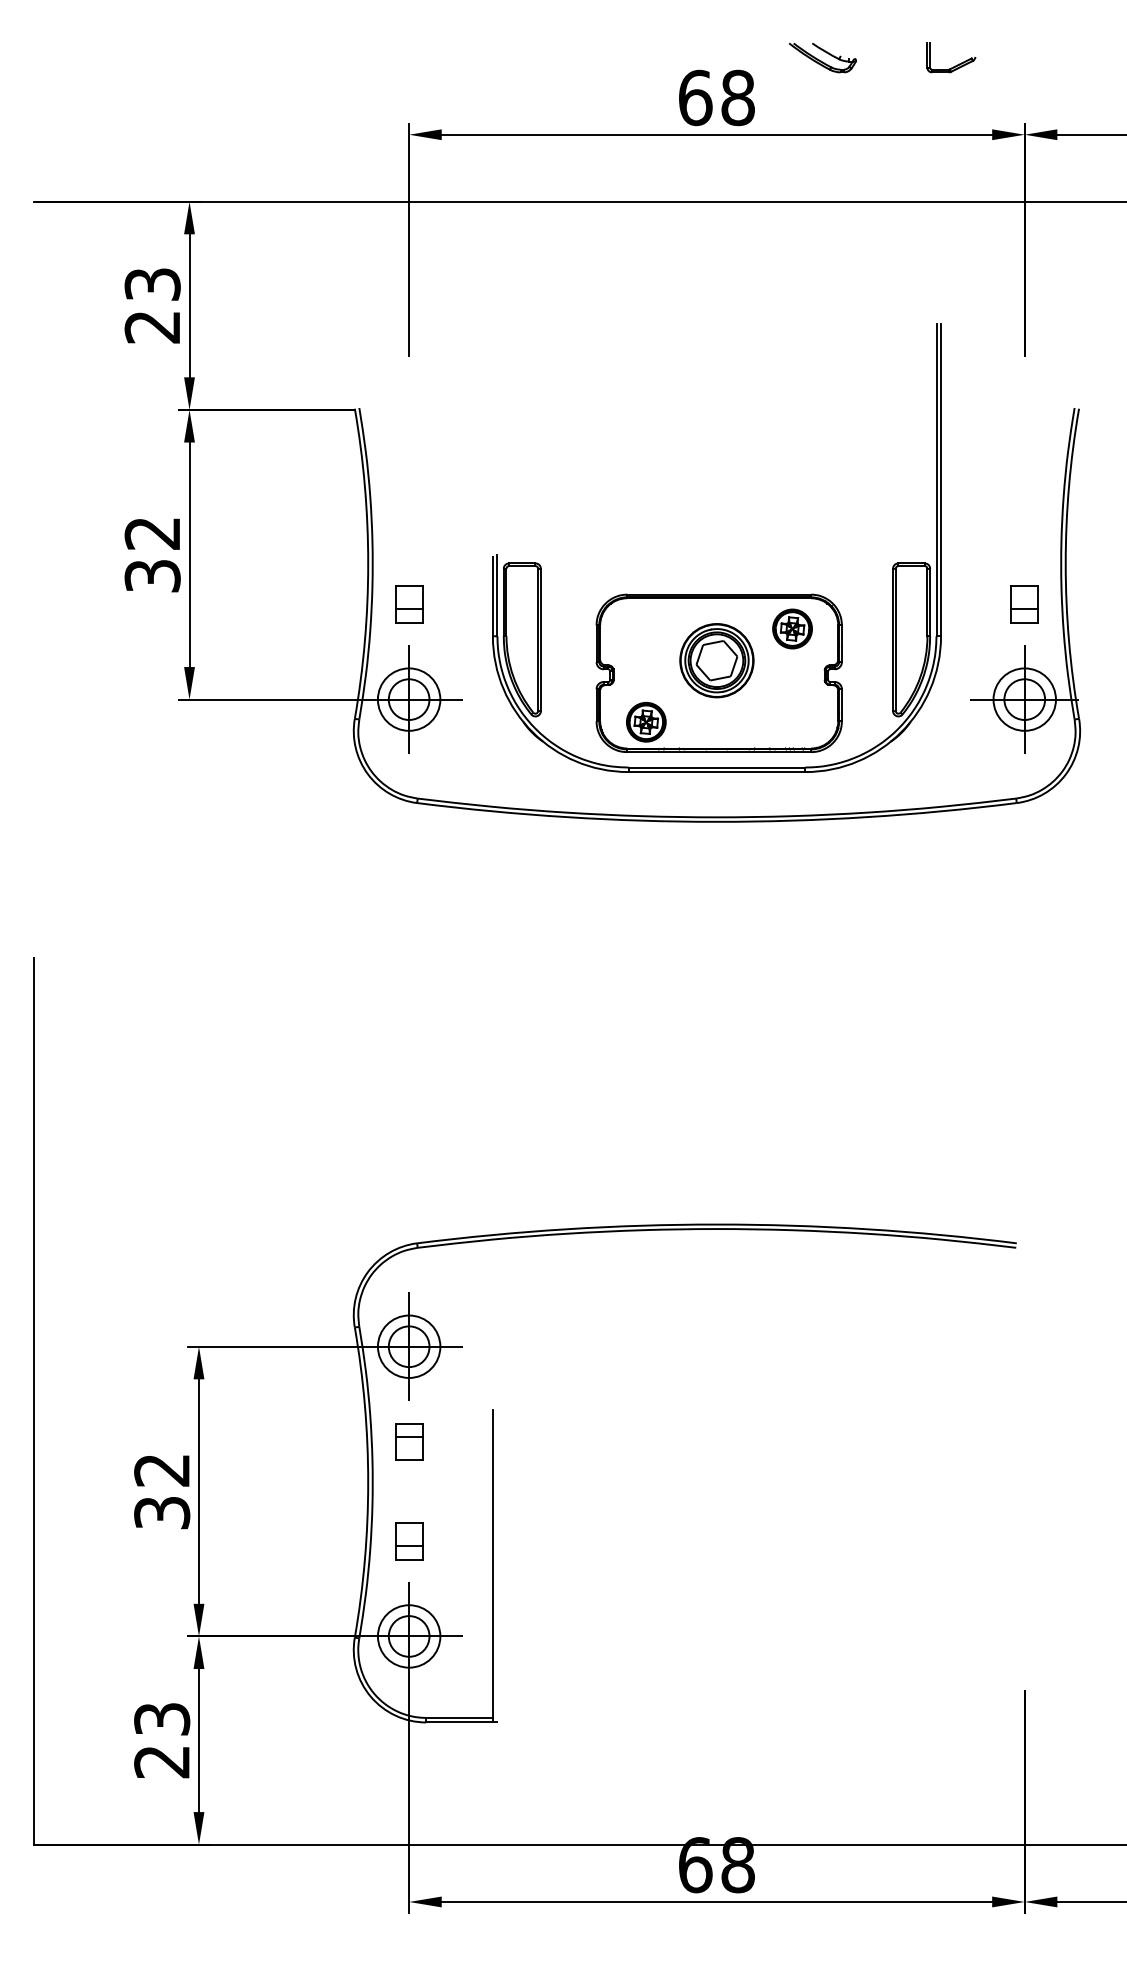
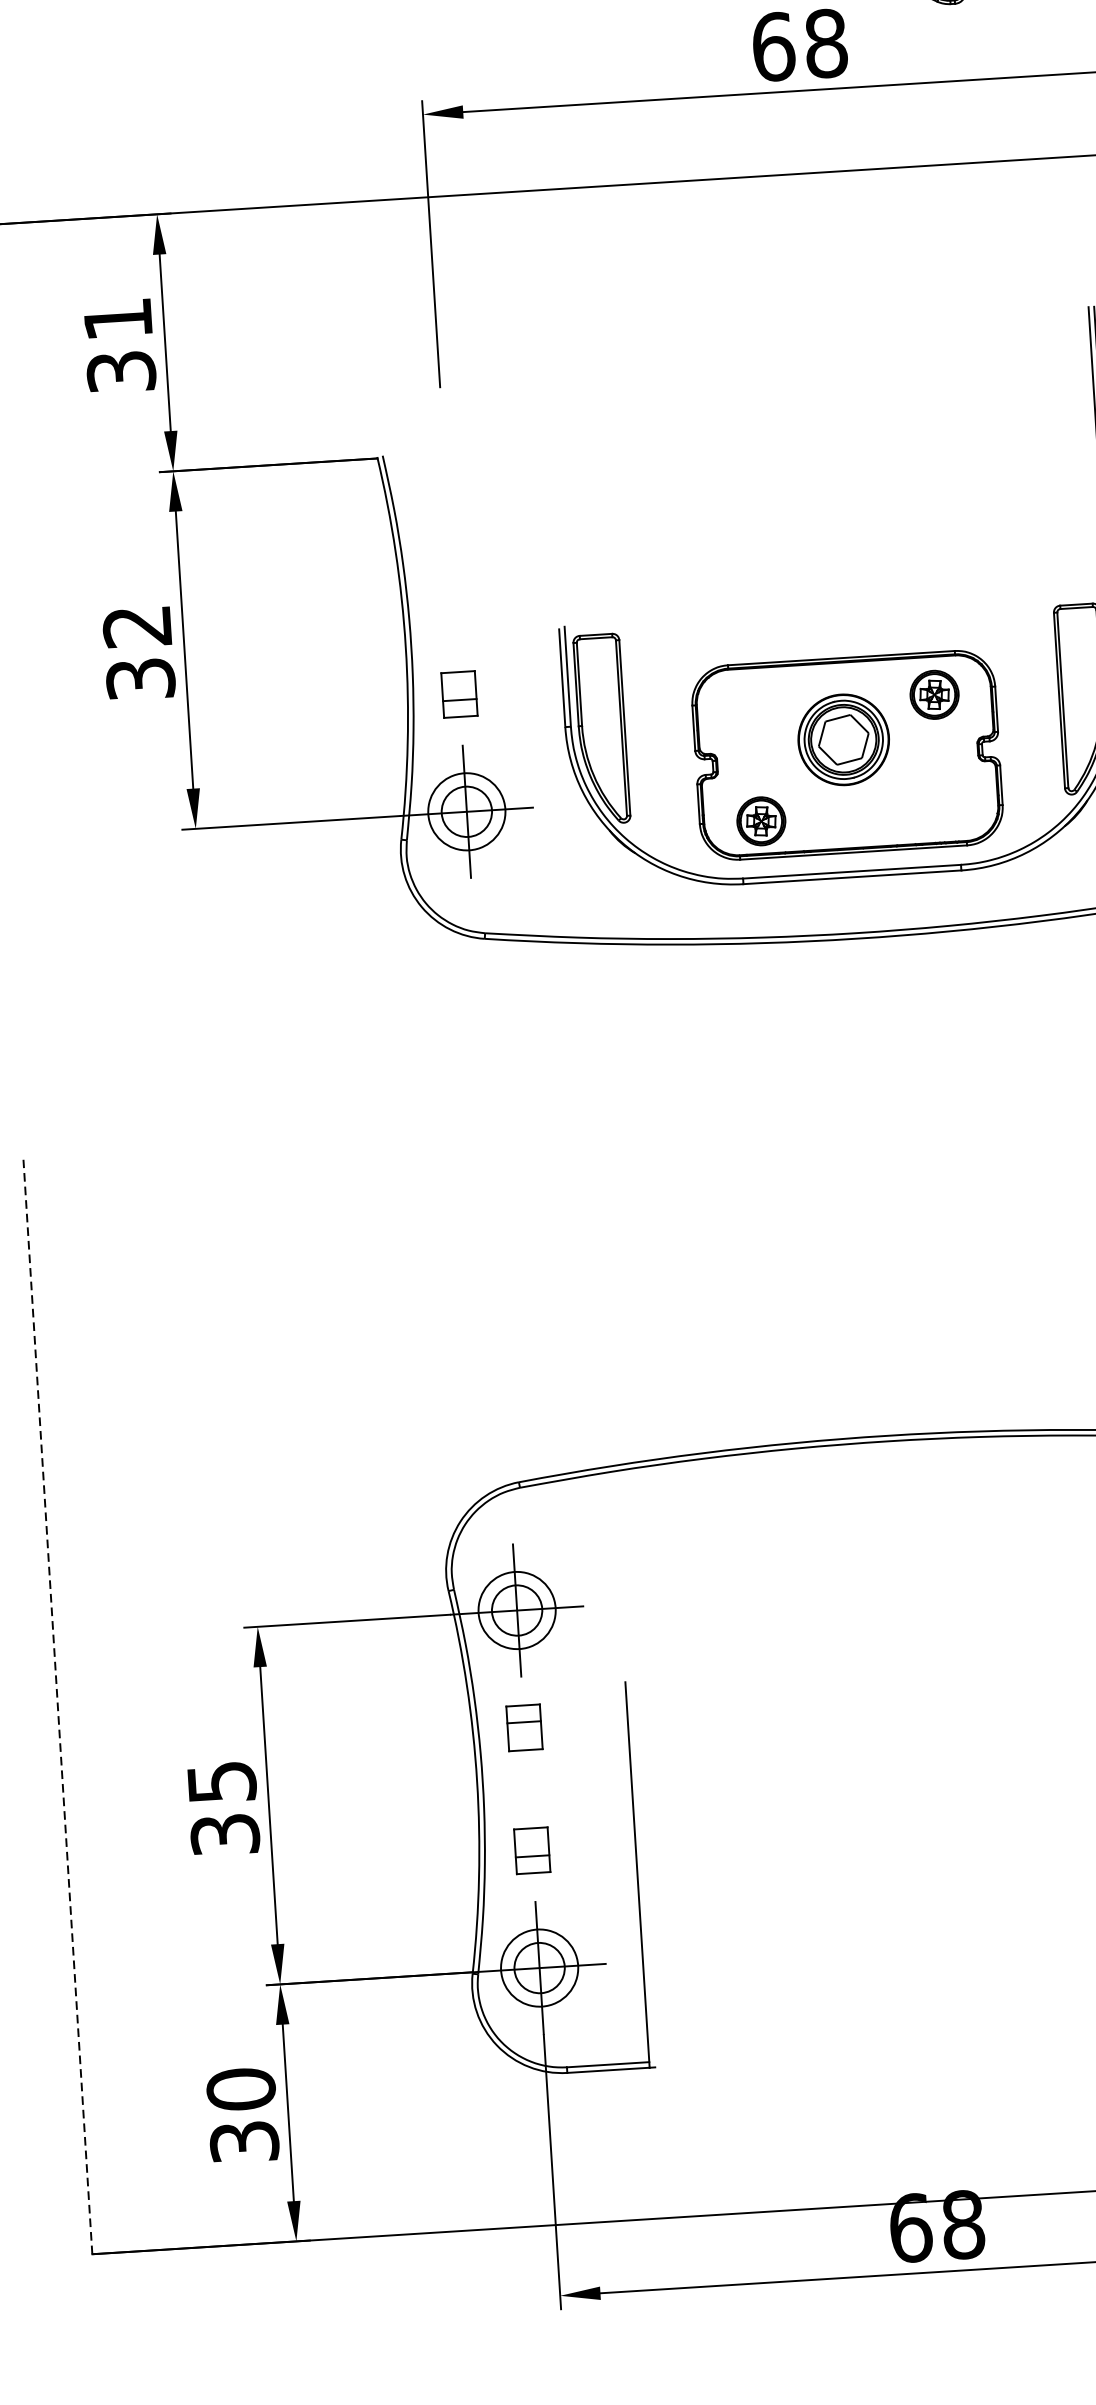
text: (152, 305) -> (119, 345), 23 -> 31
line: (33, 1400) -> (57, 1706), solid -> dashed
text: (162, 1470) -> (222, 1782), 32 -> 35
text: (162, 1740) -> (243, 2115), 23 -> 30

